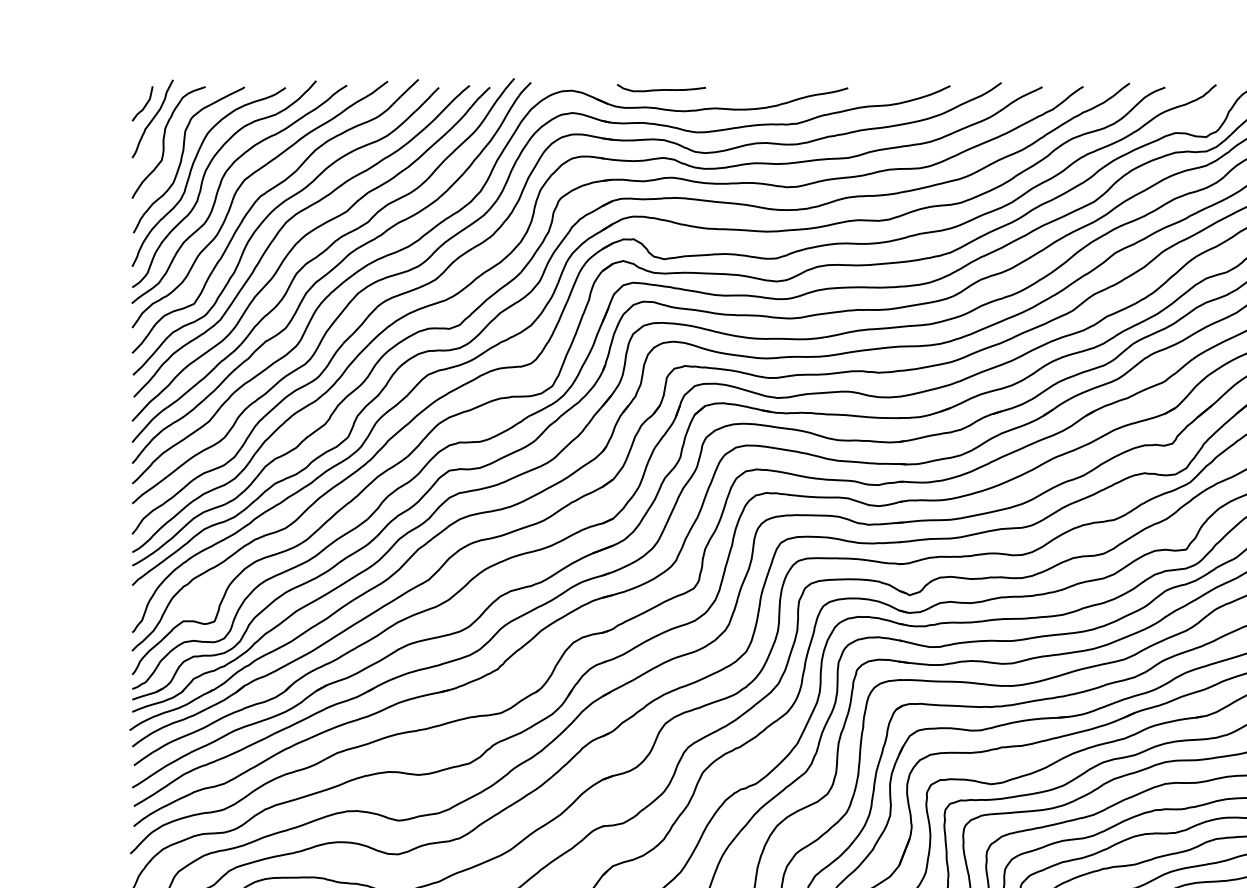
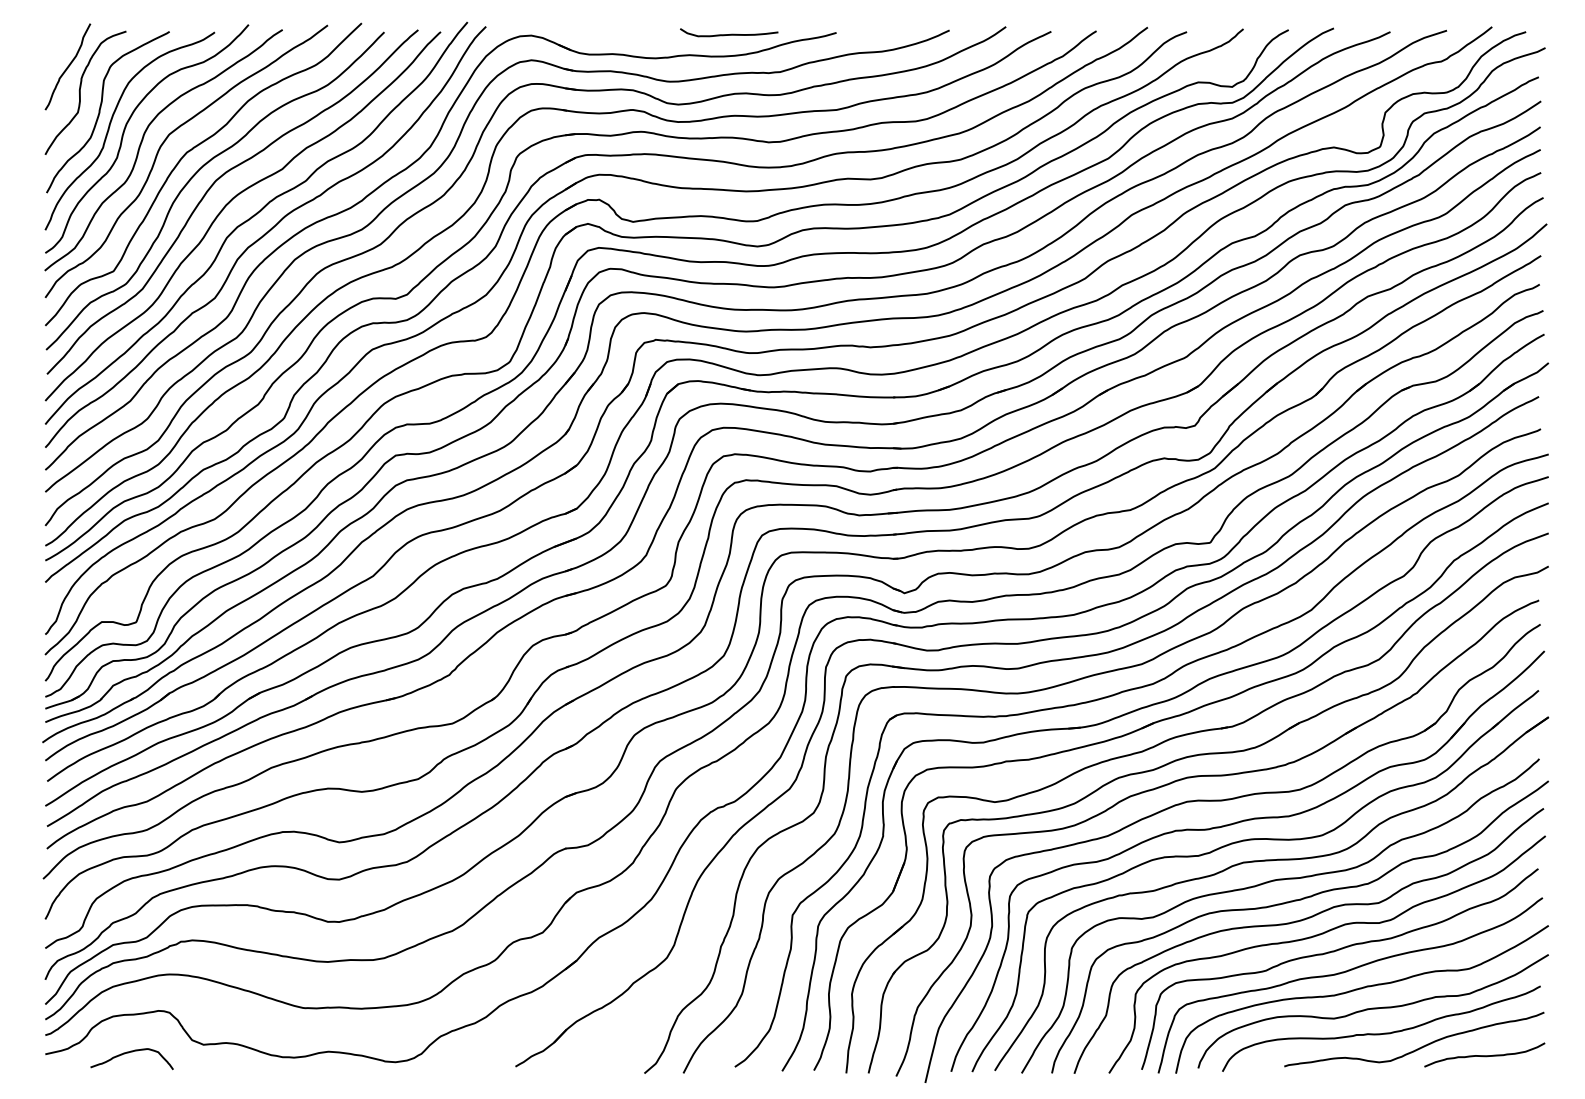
curve: (662, 88) -> (730, 33), moved
curve: (145, 105) -> (59, 51), removed

